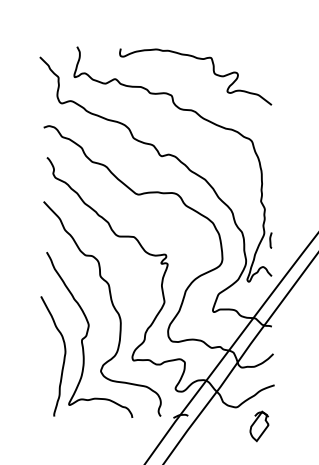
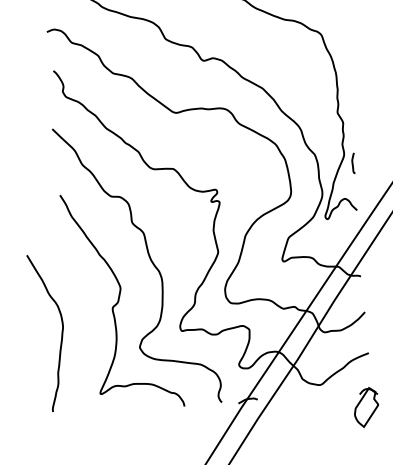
curve: (63, 356) -> (60, 332), moved
part: (259, 426) -> (366, 407), moved

